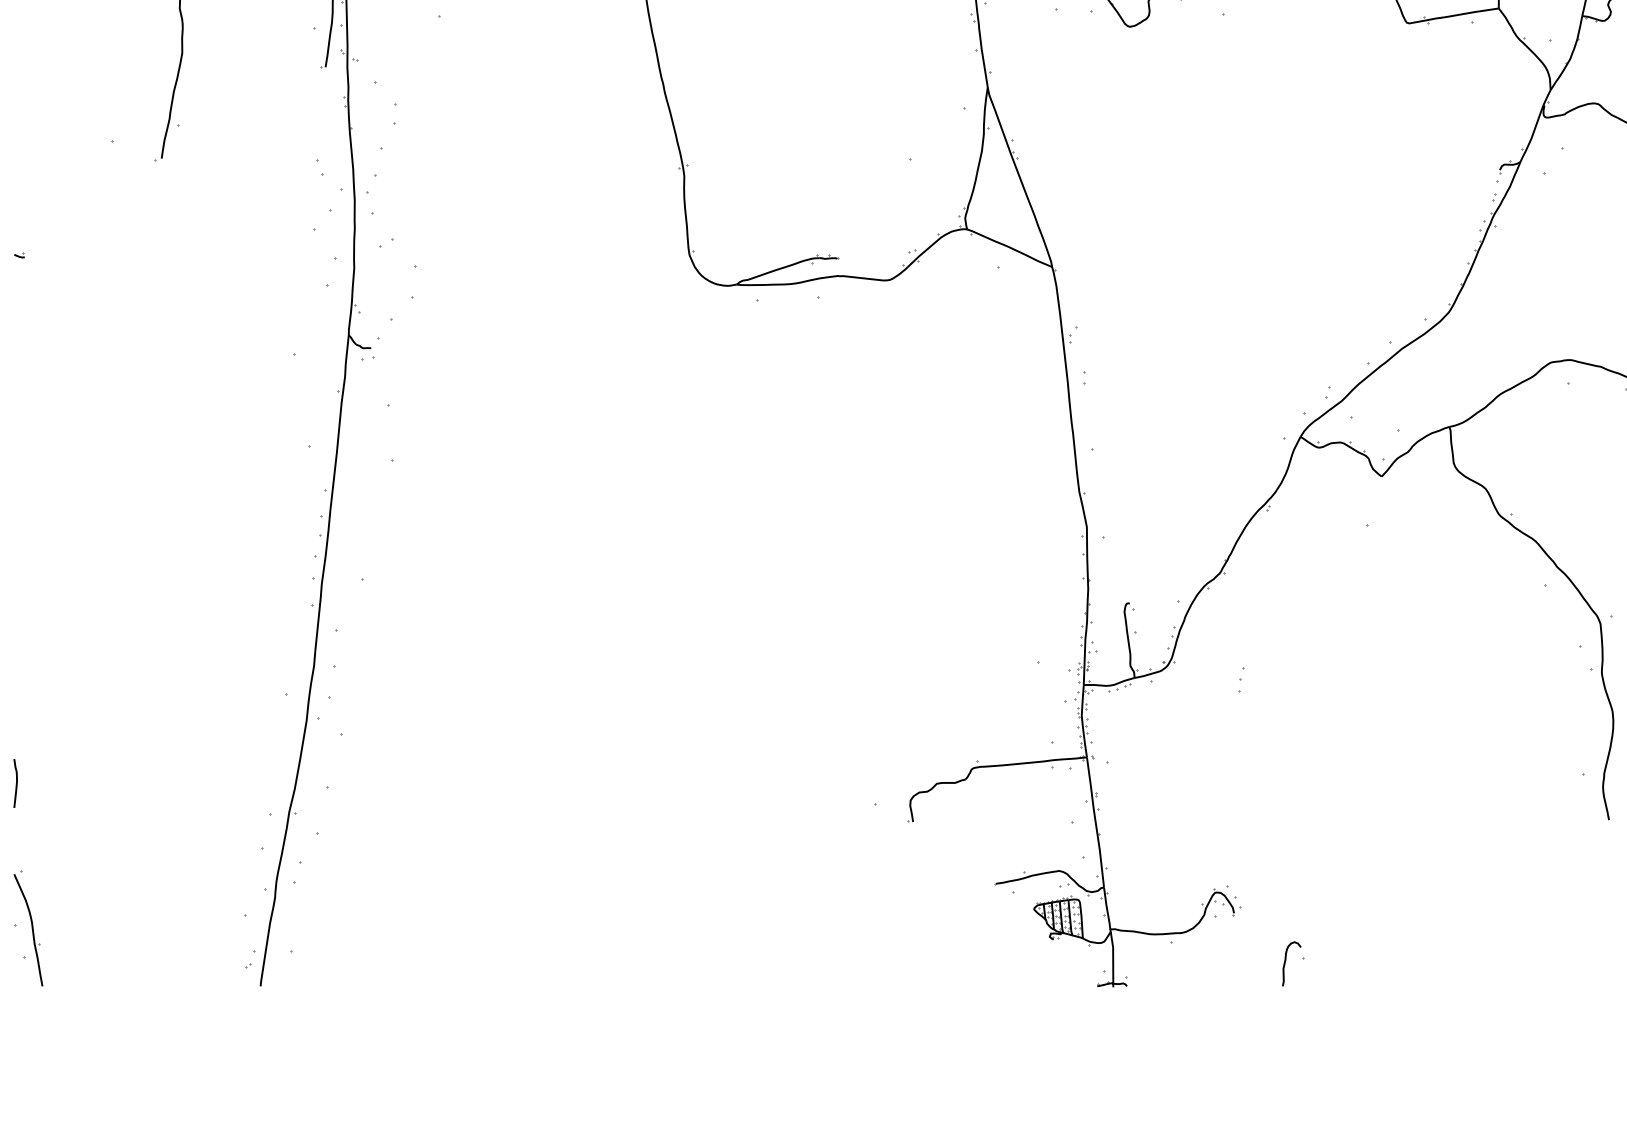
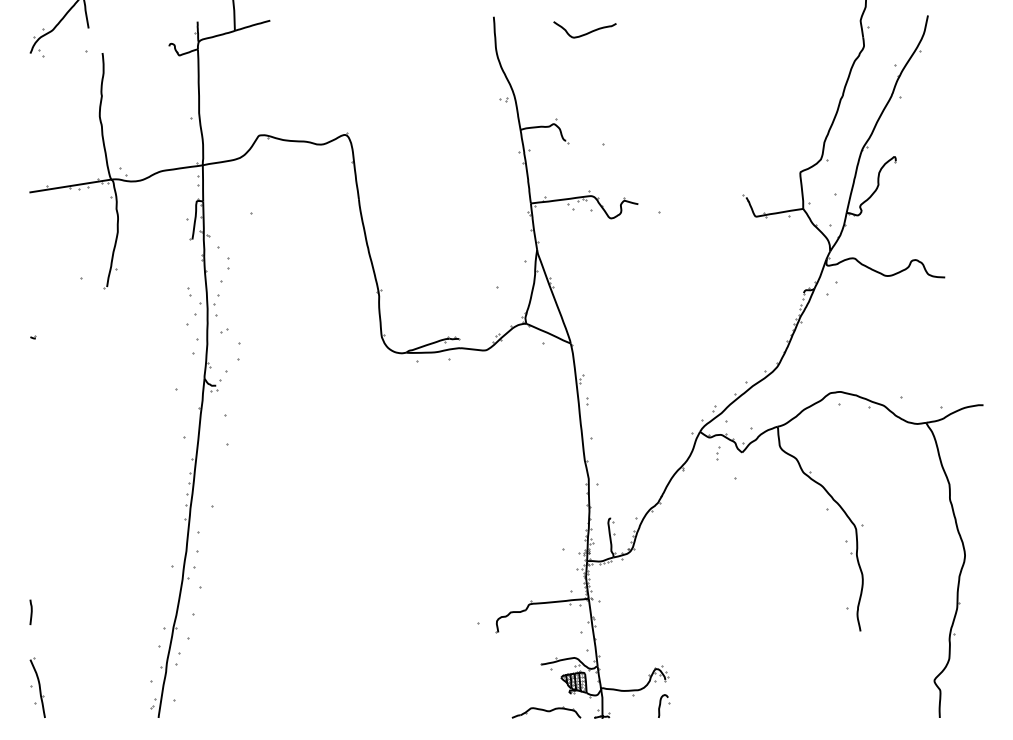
part: (1241, 680) -> (718, 453), moved
part: (1293, 962) -> (664, 705), moved
part: (1005, 975) -> (546, 712), added

